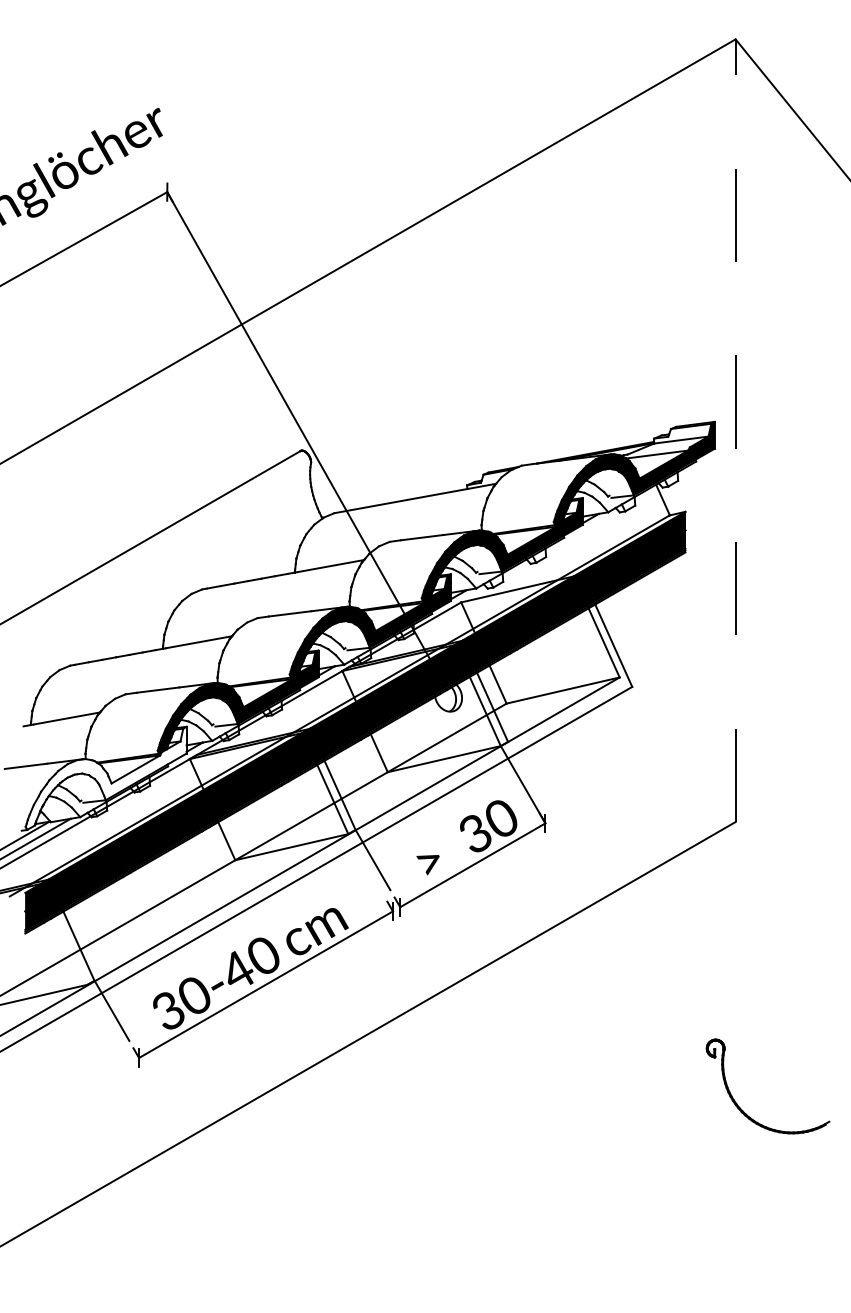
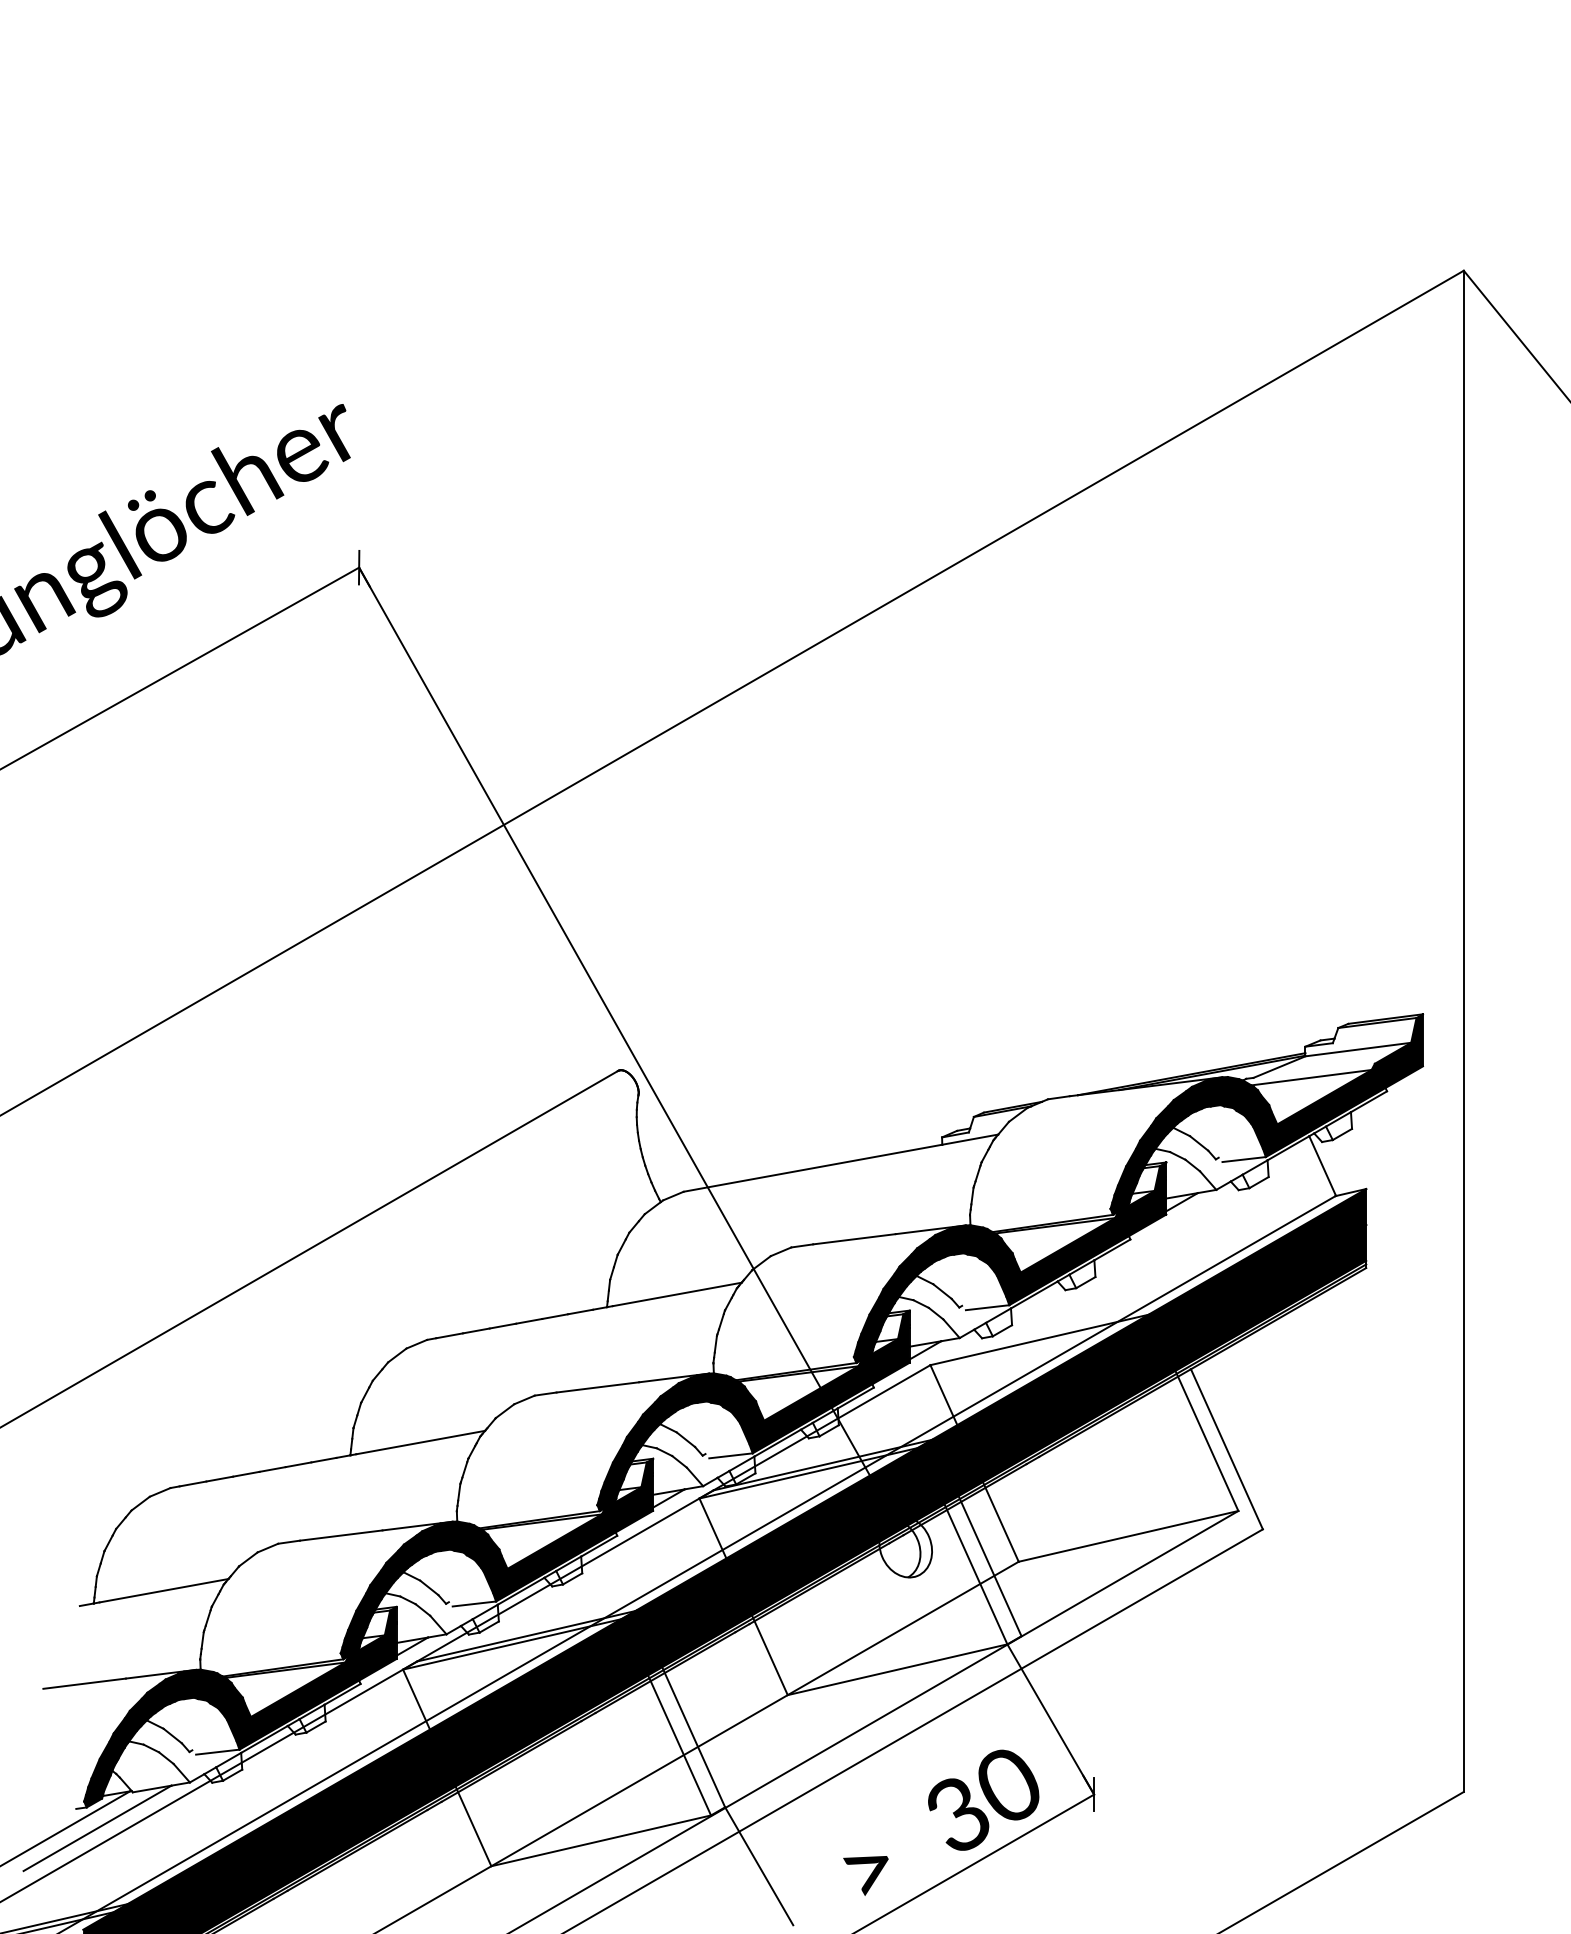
line: (735, 430) -> (1463, 1030), dashed -> solid
fill: (105, 777) -> (239, 1705), added

